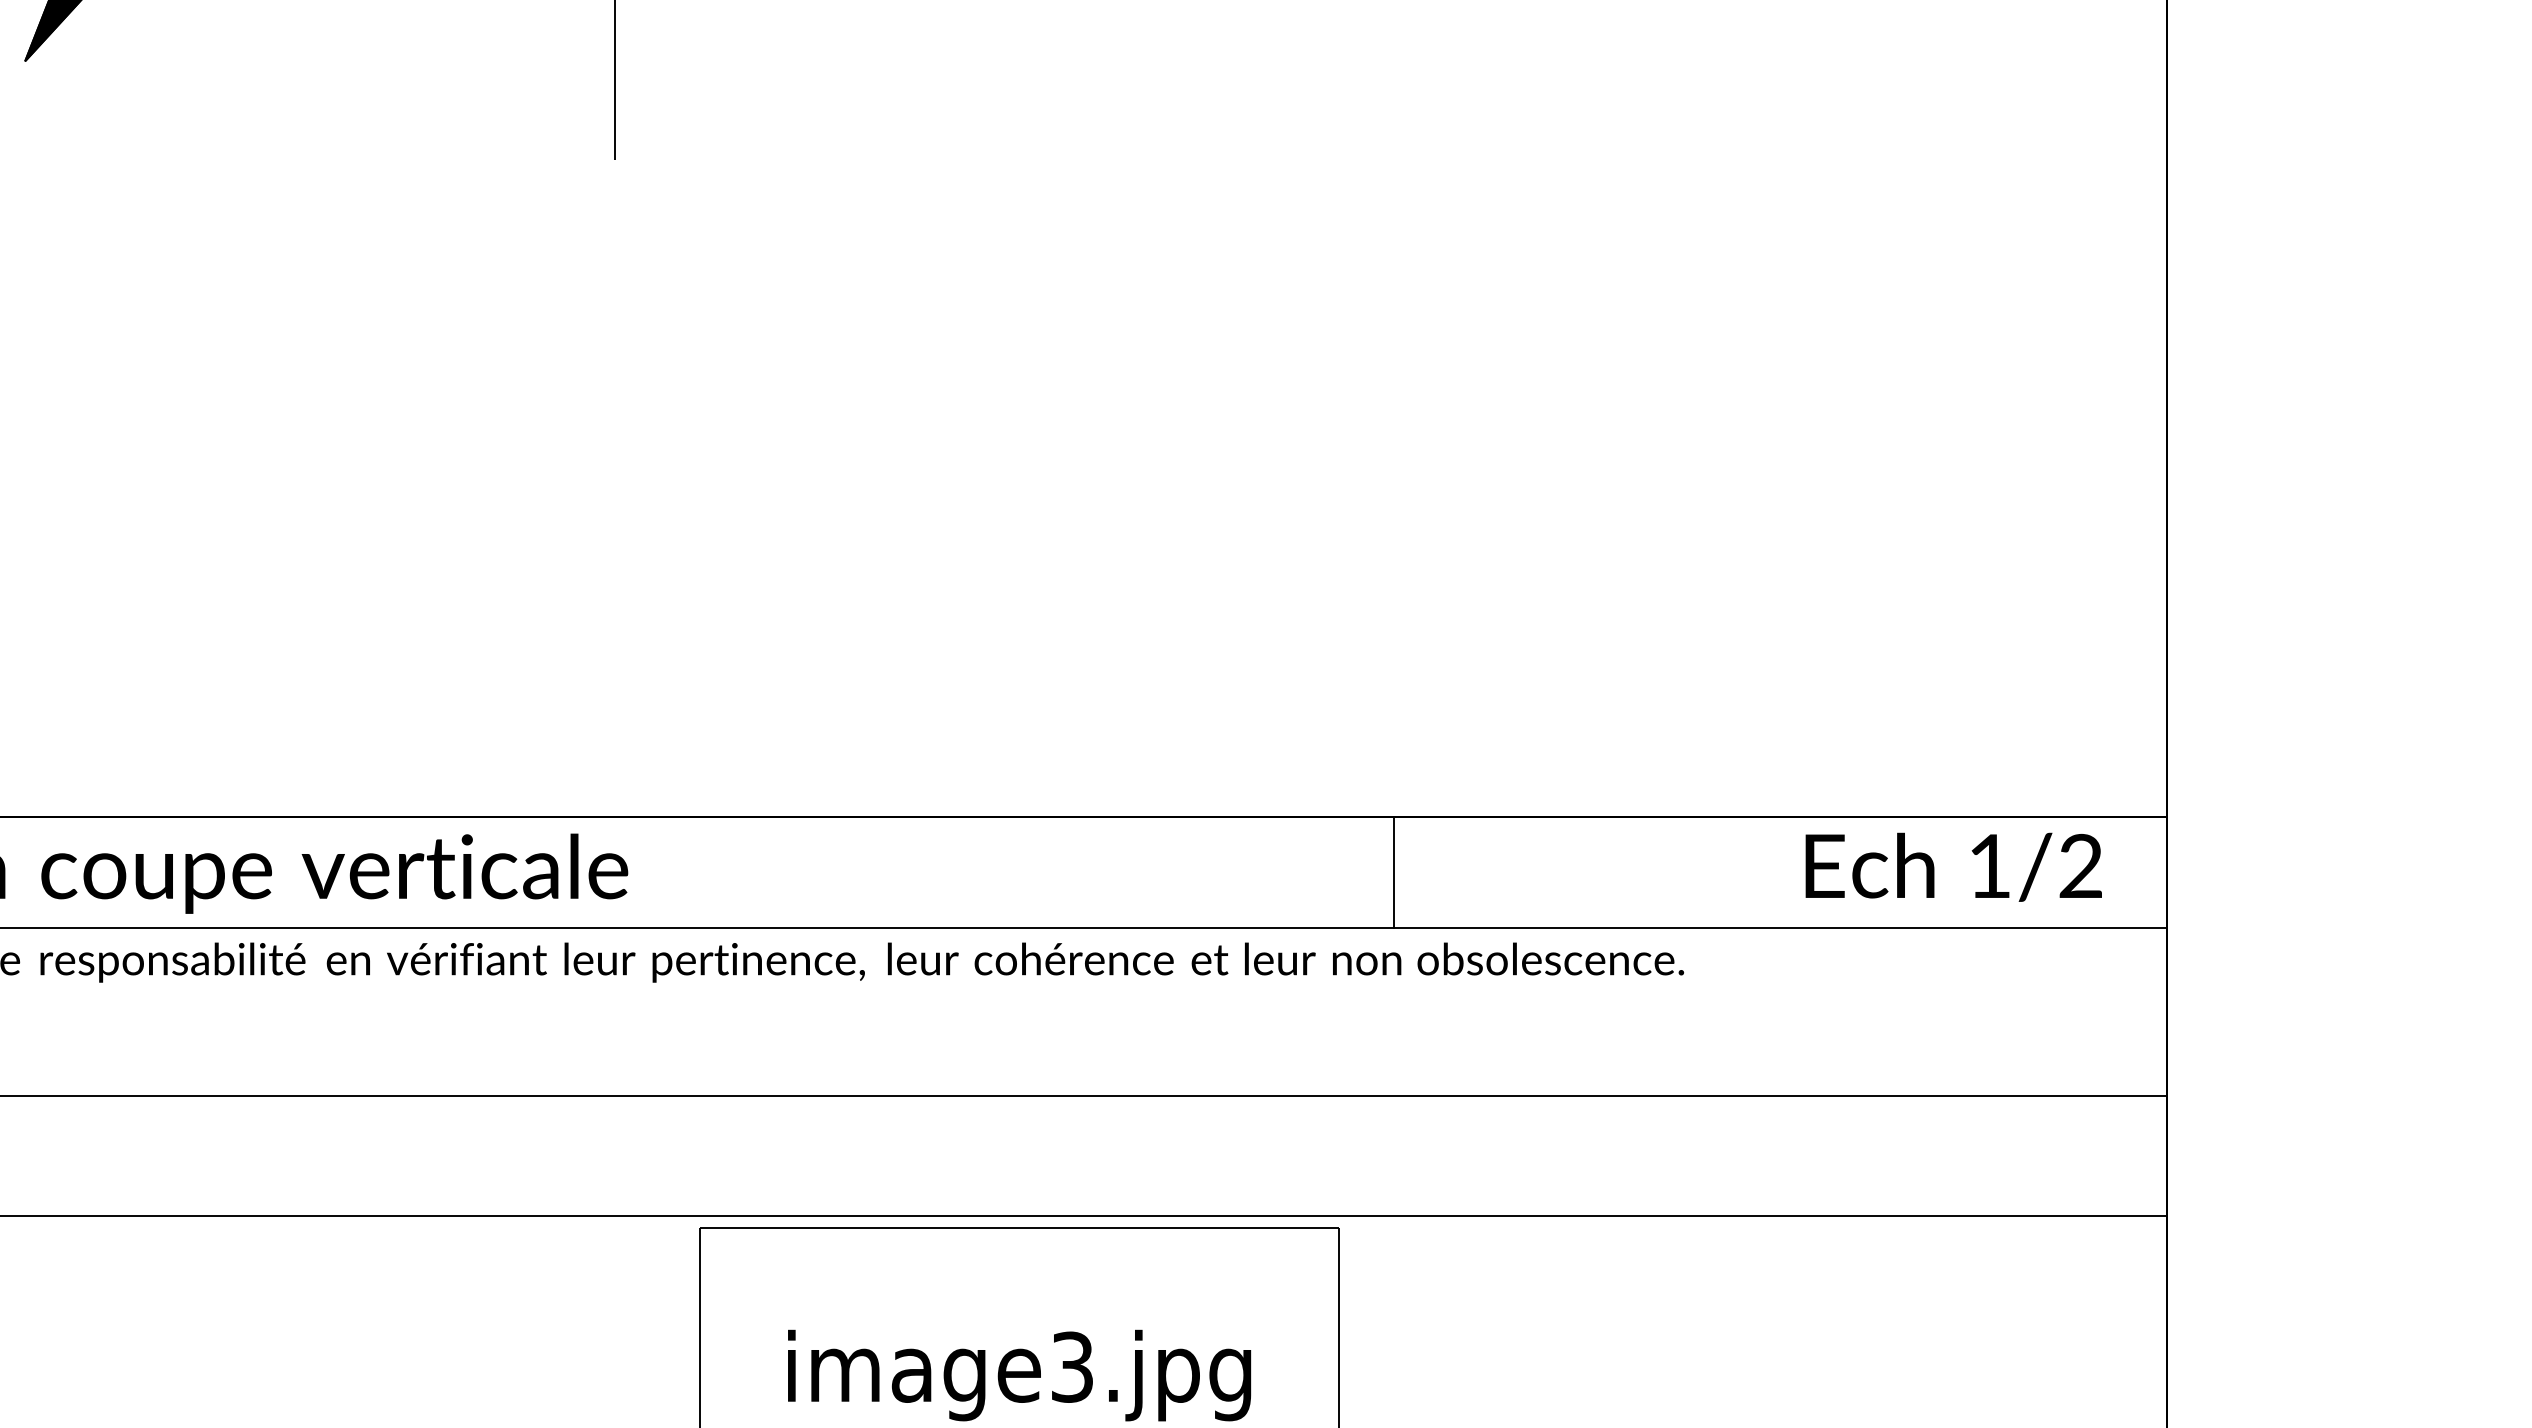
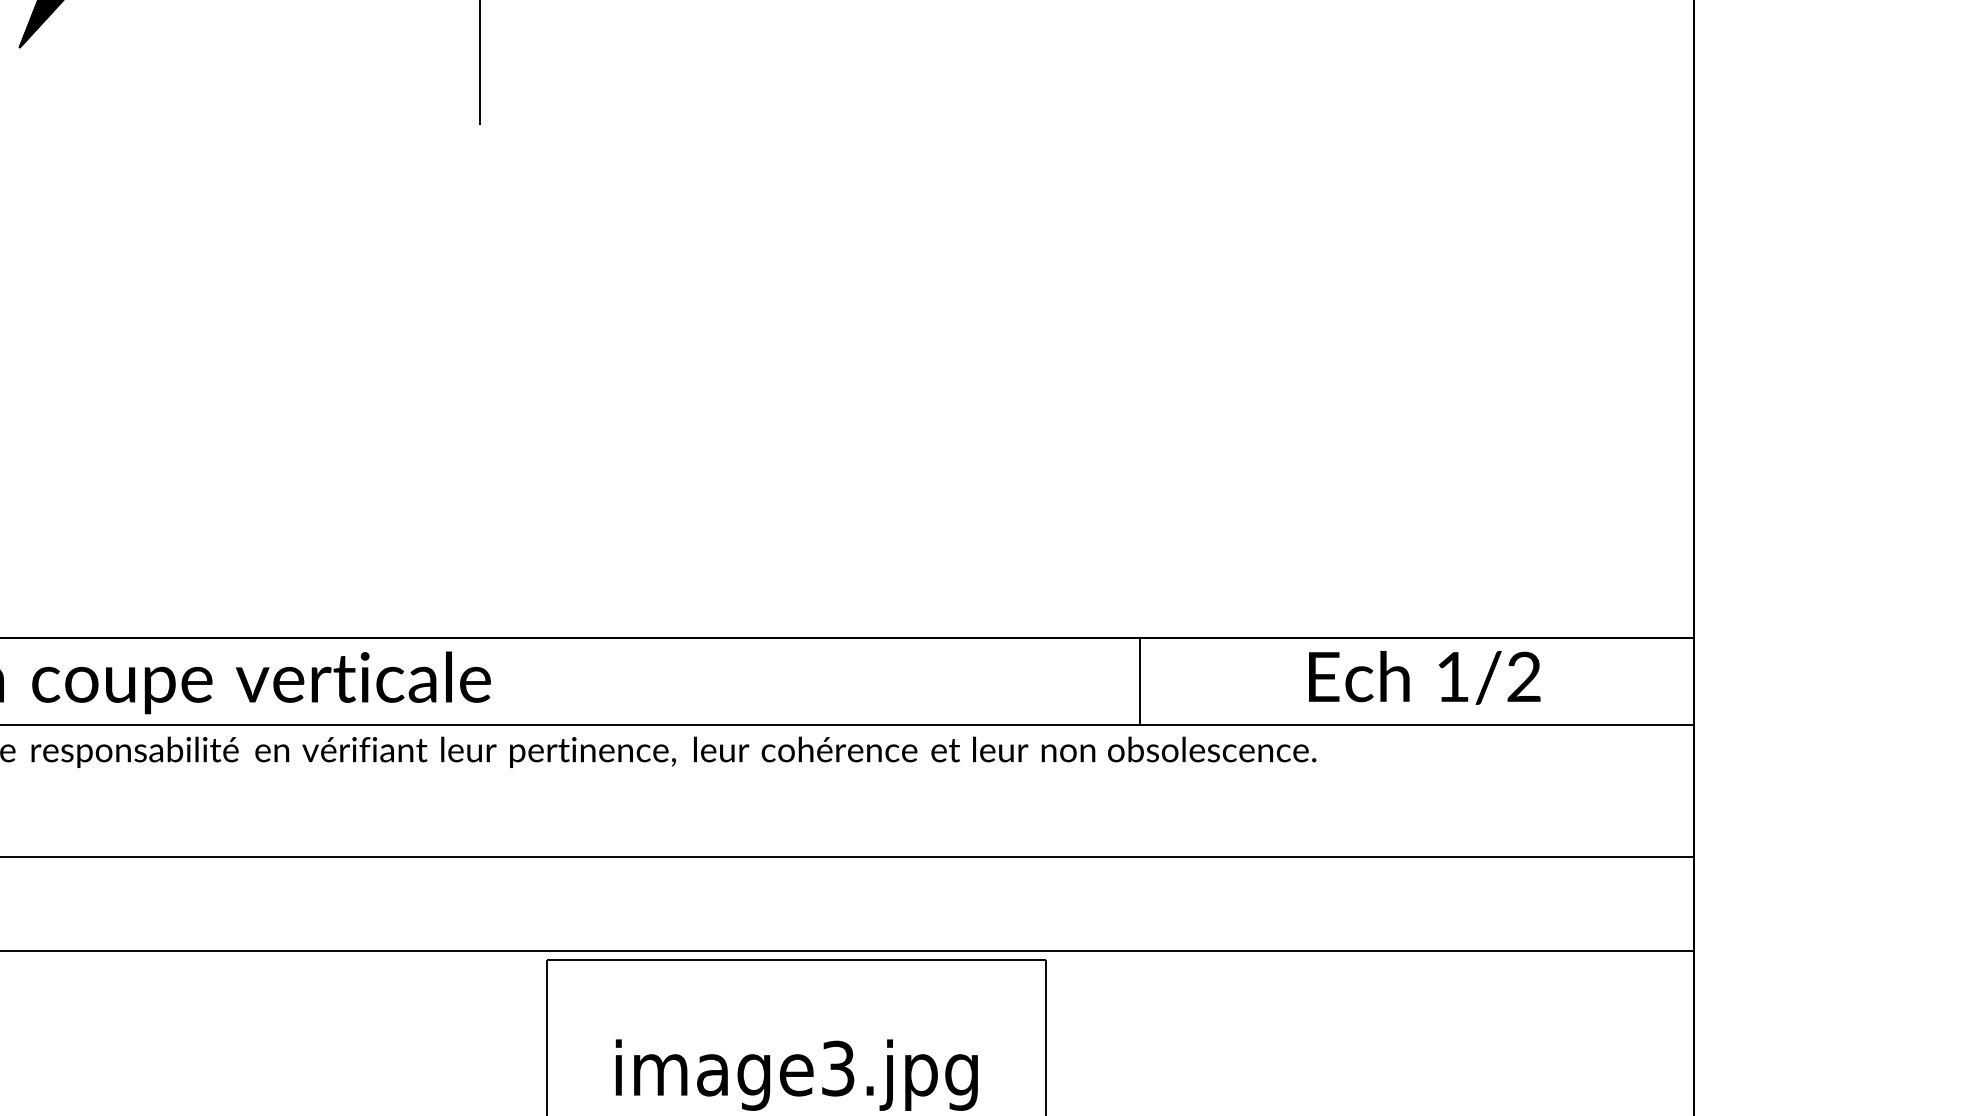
text: (1953, 866) -> (1424, 677), moved
line: (1393, 872) -> (1139, 681), moved

